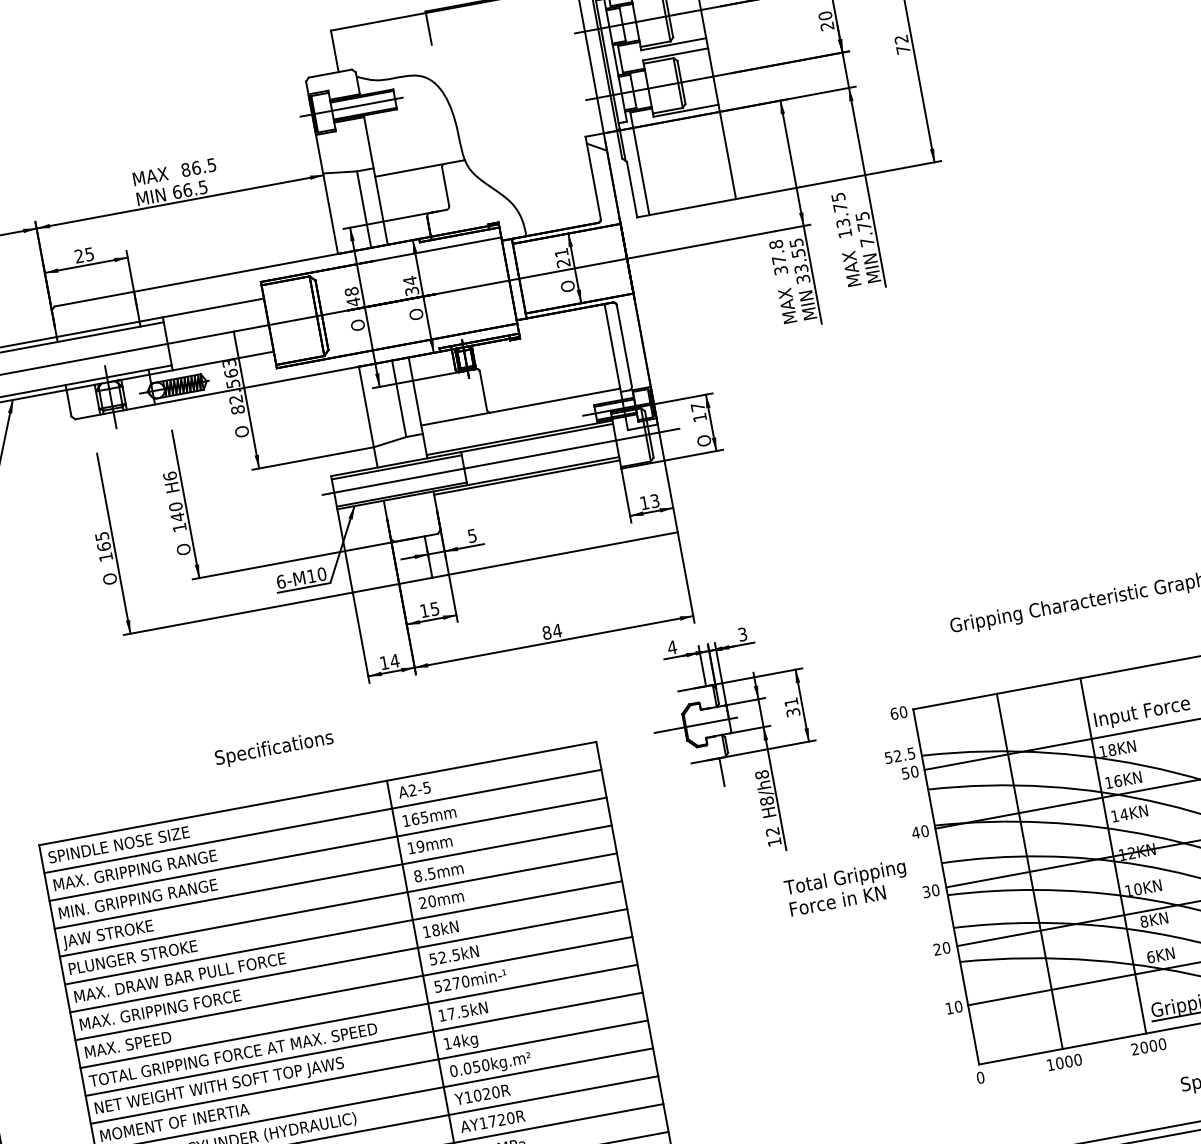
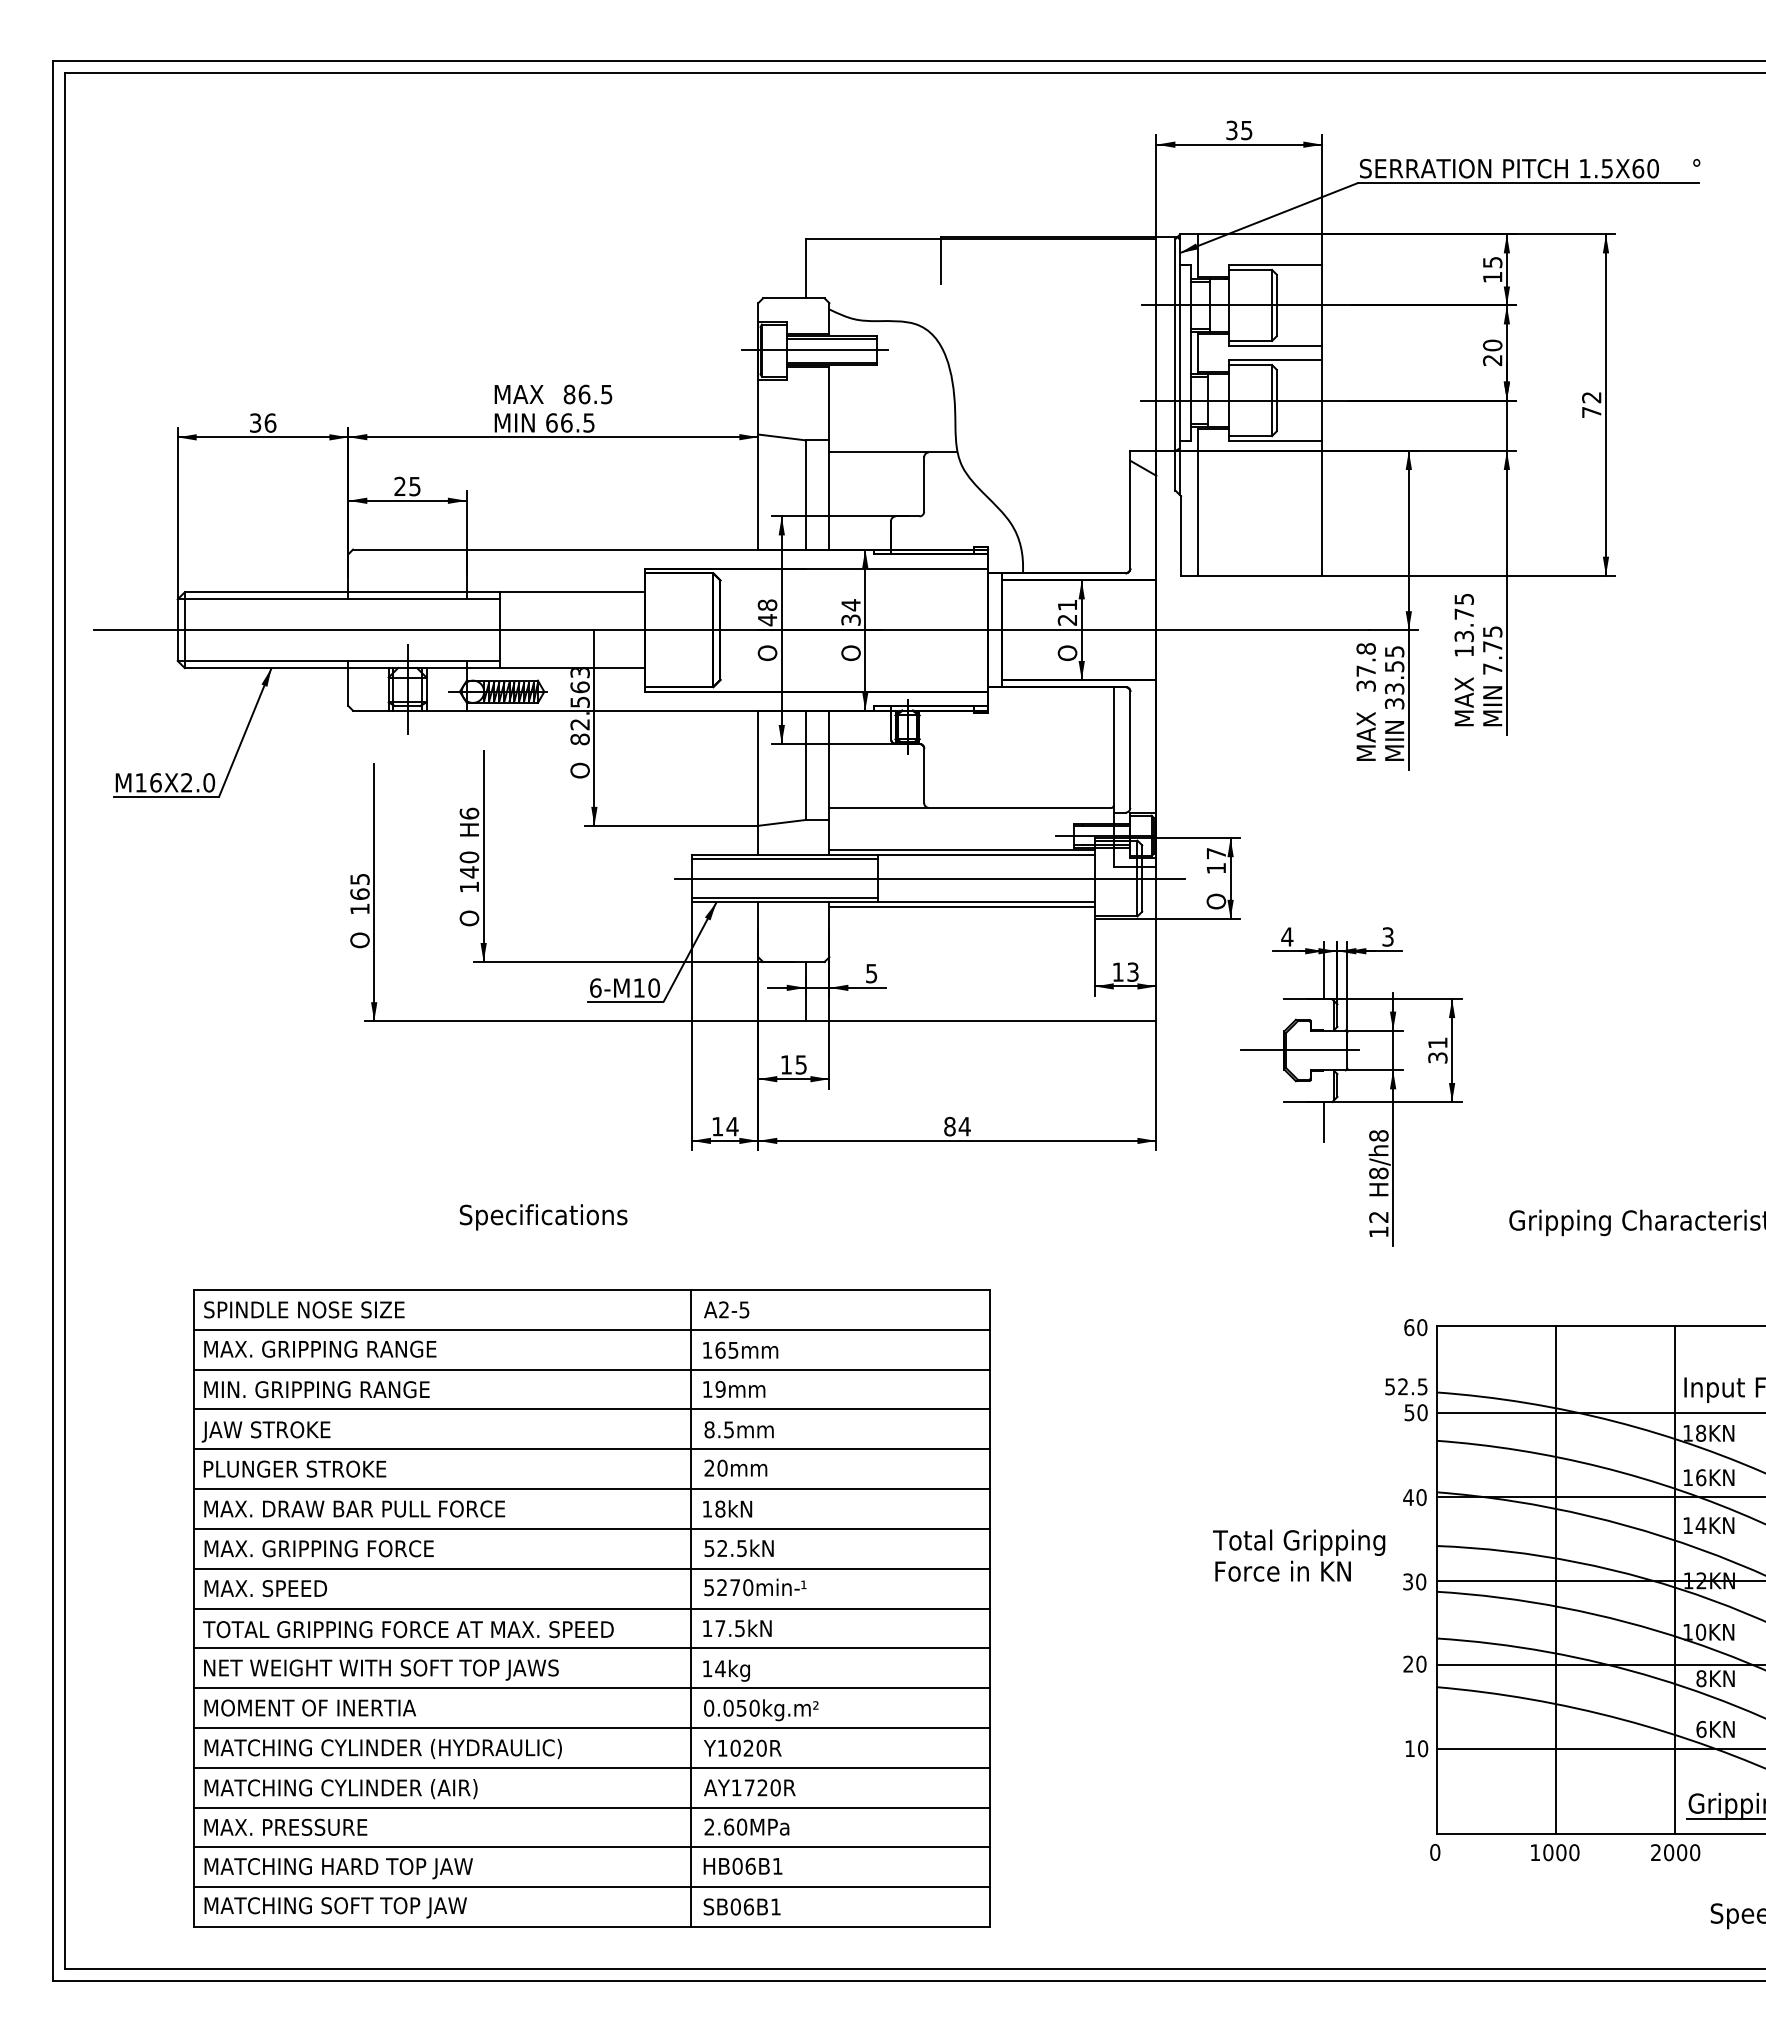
part: (736, 743) -> (1351, 1086), moved

